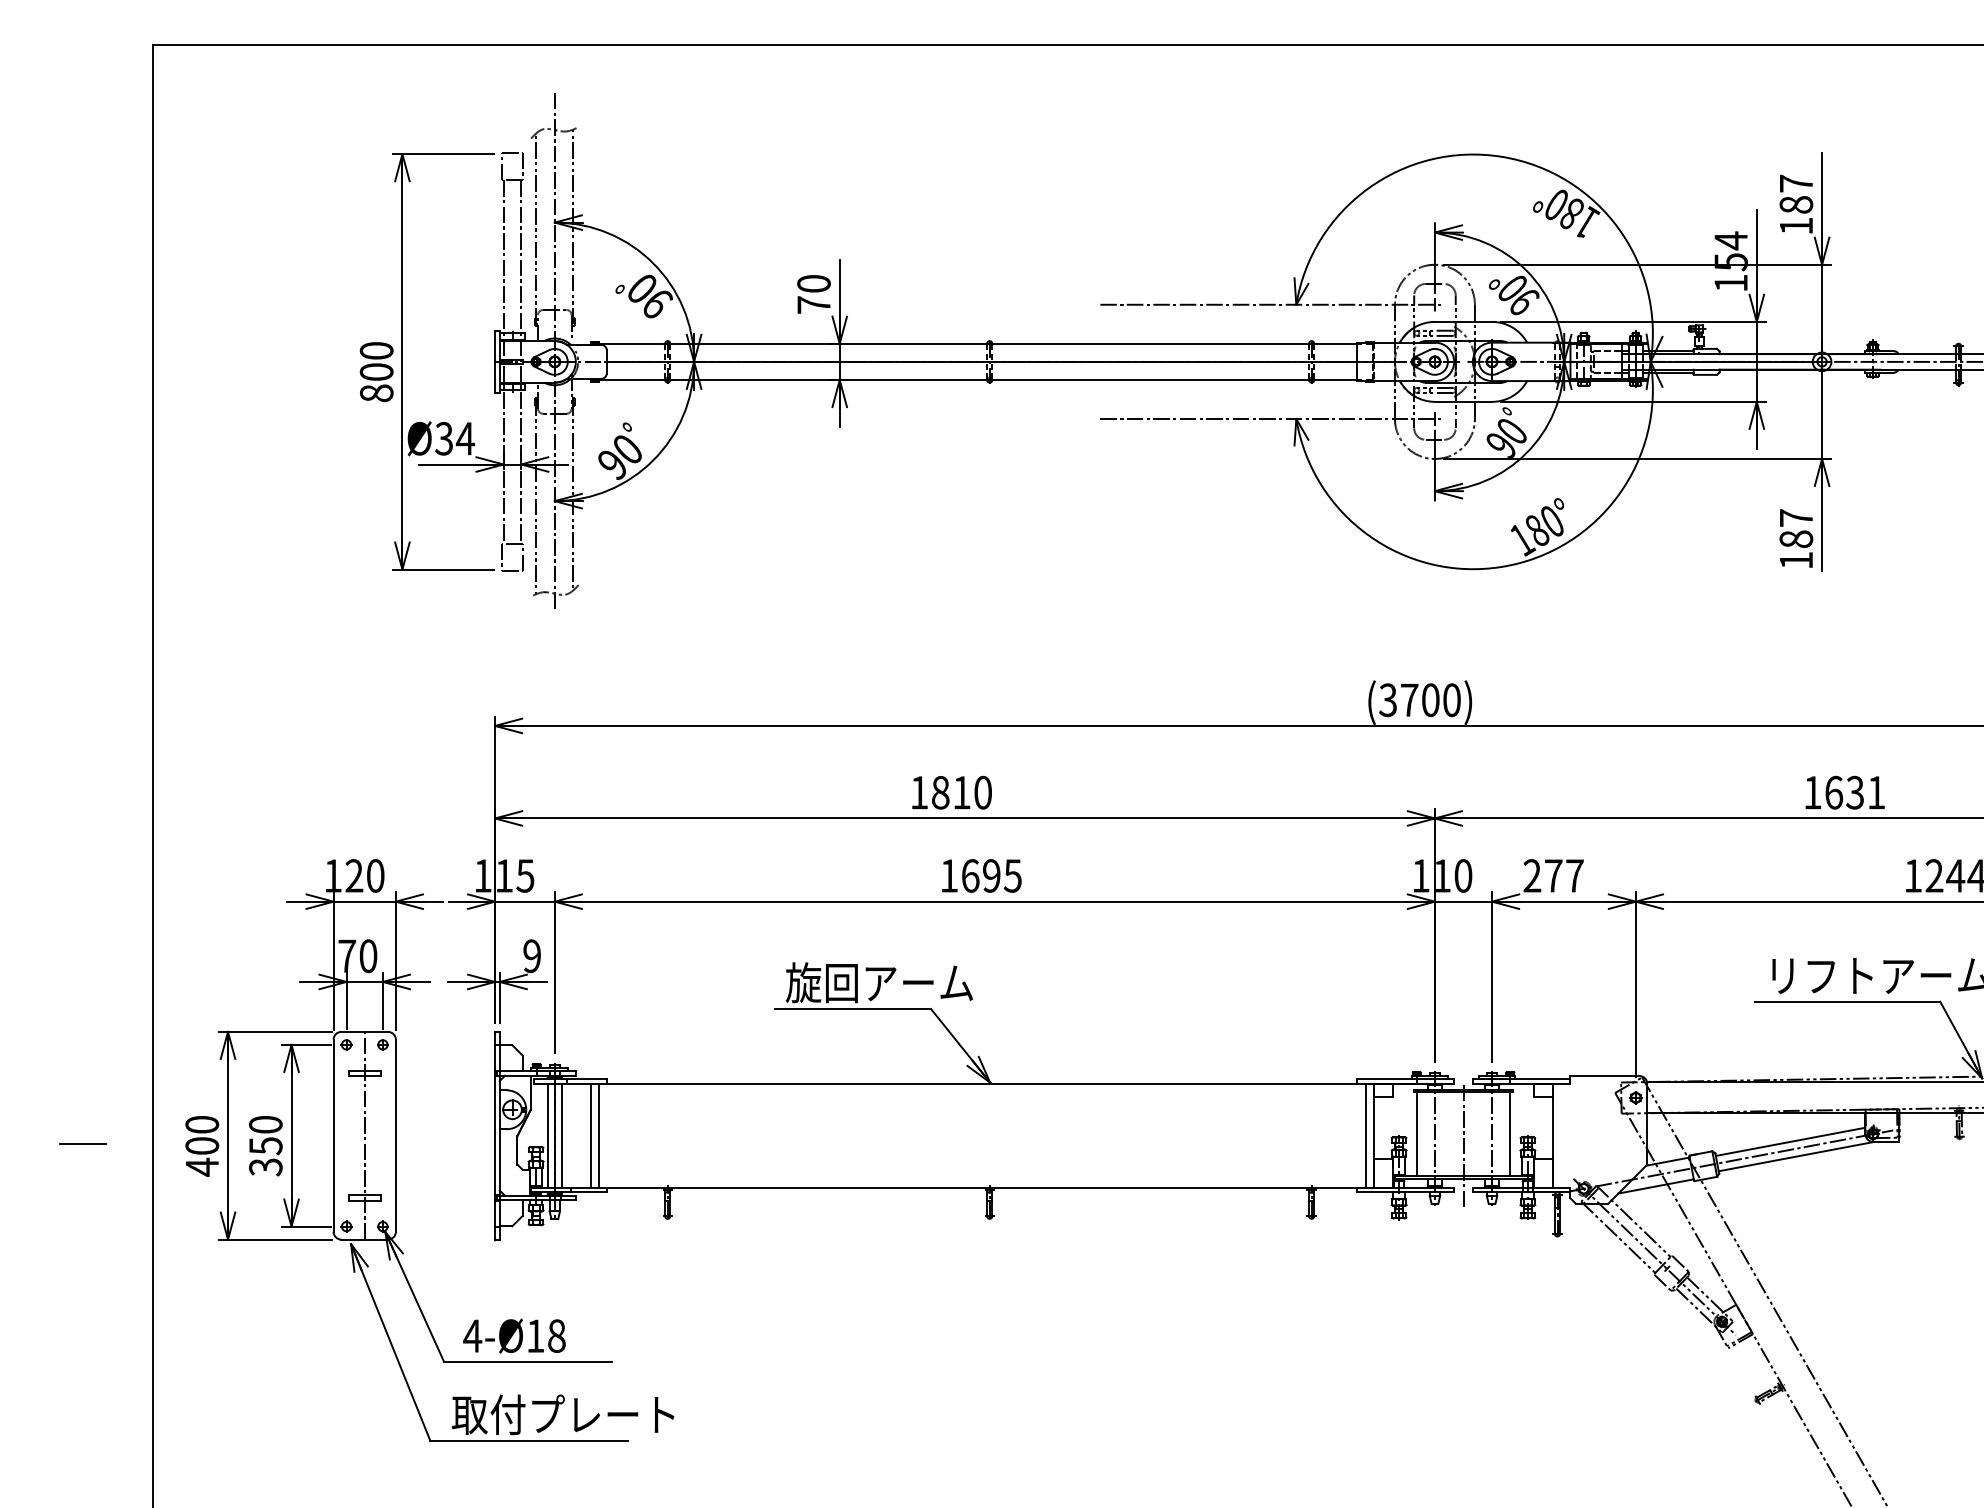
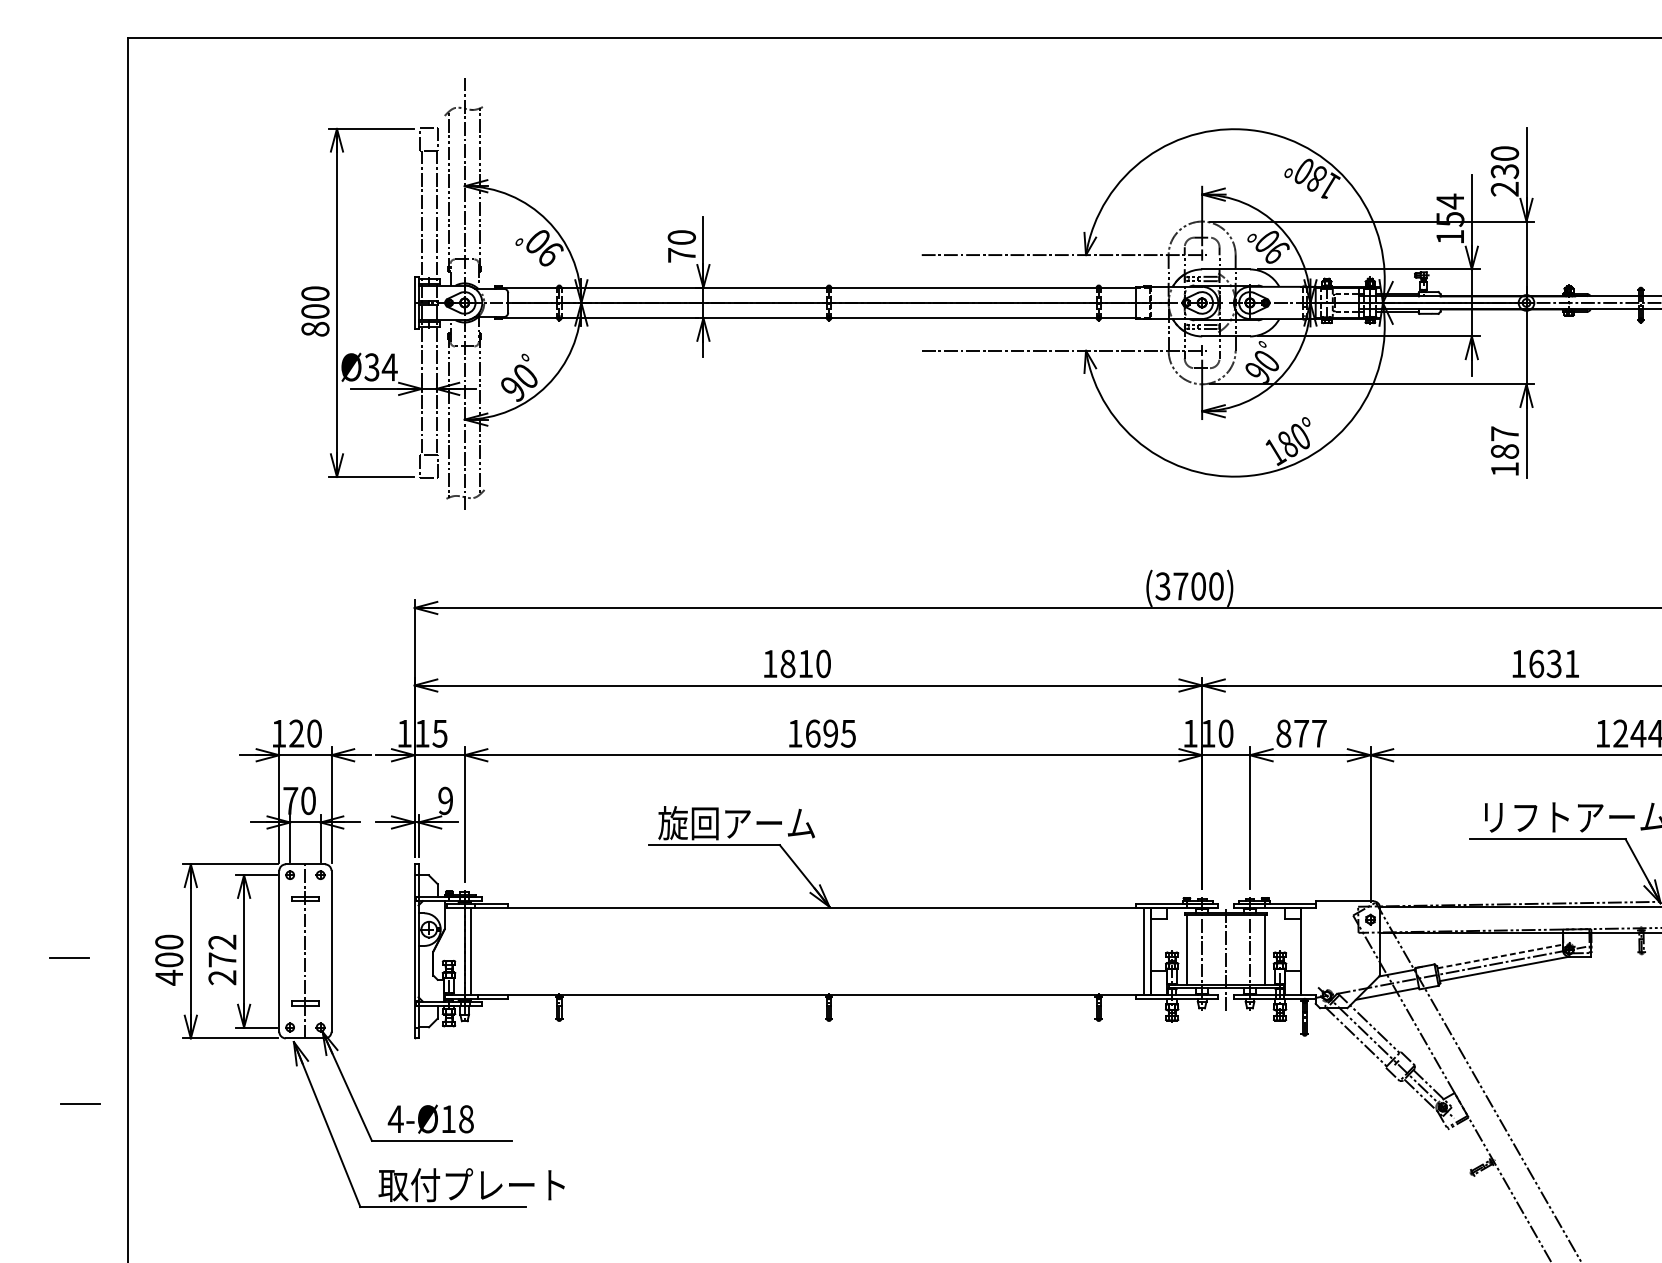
text: (1796, 204) -> (1505, 171), 187 -> 230
text: (1532, 875) -> (1283, 733), 277 -> 877
line: (547, 1135) -> (458, 951), removed
line: (591, 1135) -> (495, 951), removed
line: (598, 1135) -> (501, 951), removed
line: (1791, 1141) -> (1500, 956), solid -> dashed
text: (265, 1146) -> (222, 960), 350 -> 272
line: (95, 1317) -> (79, 1103), added

